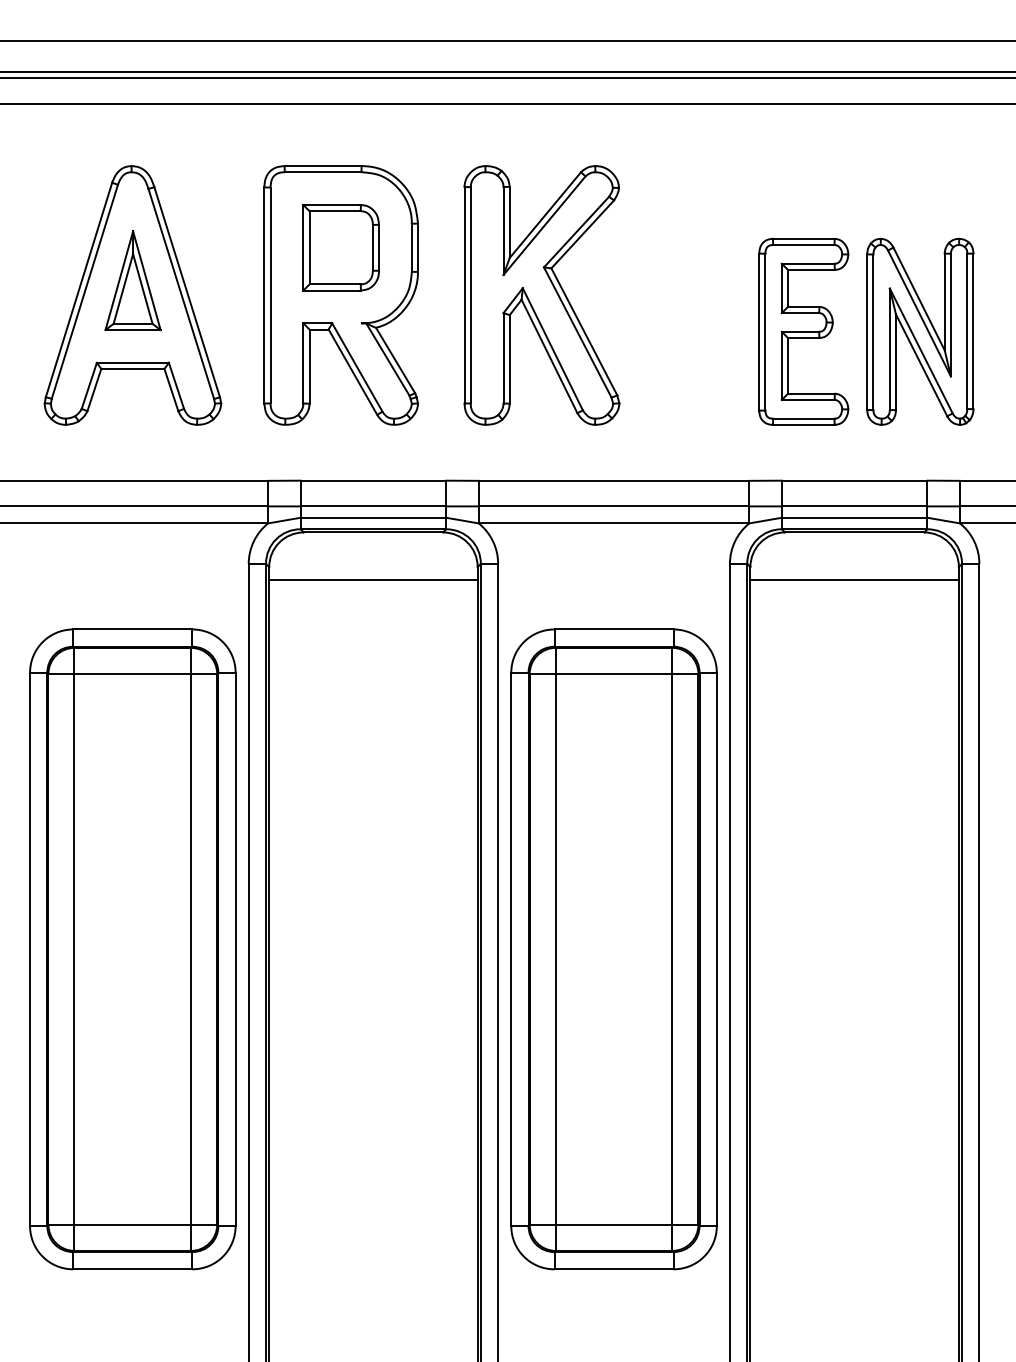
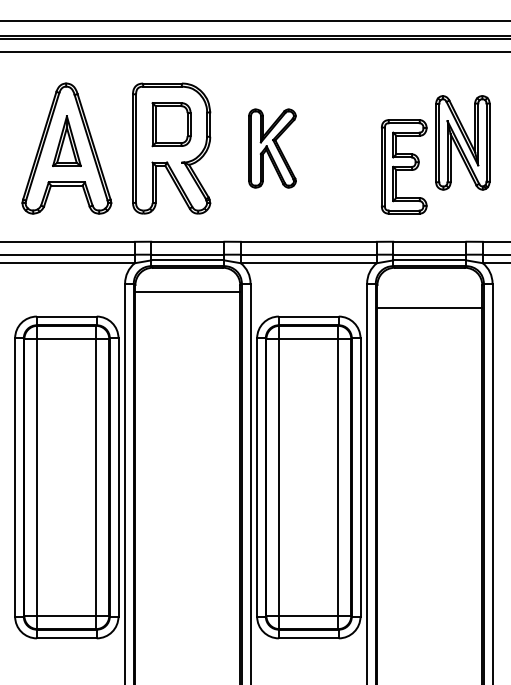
part: (541, 295) -> (272, 148), size x0.6
part: (919, 331) -> (462, 142), moved
line: (853, 579) -> (429, 307), moved

